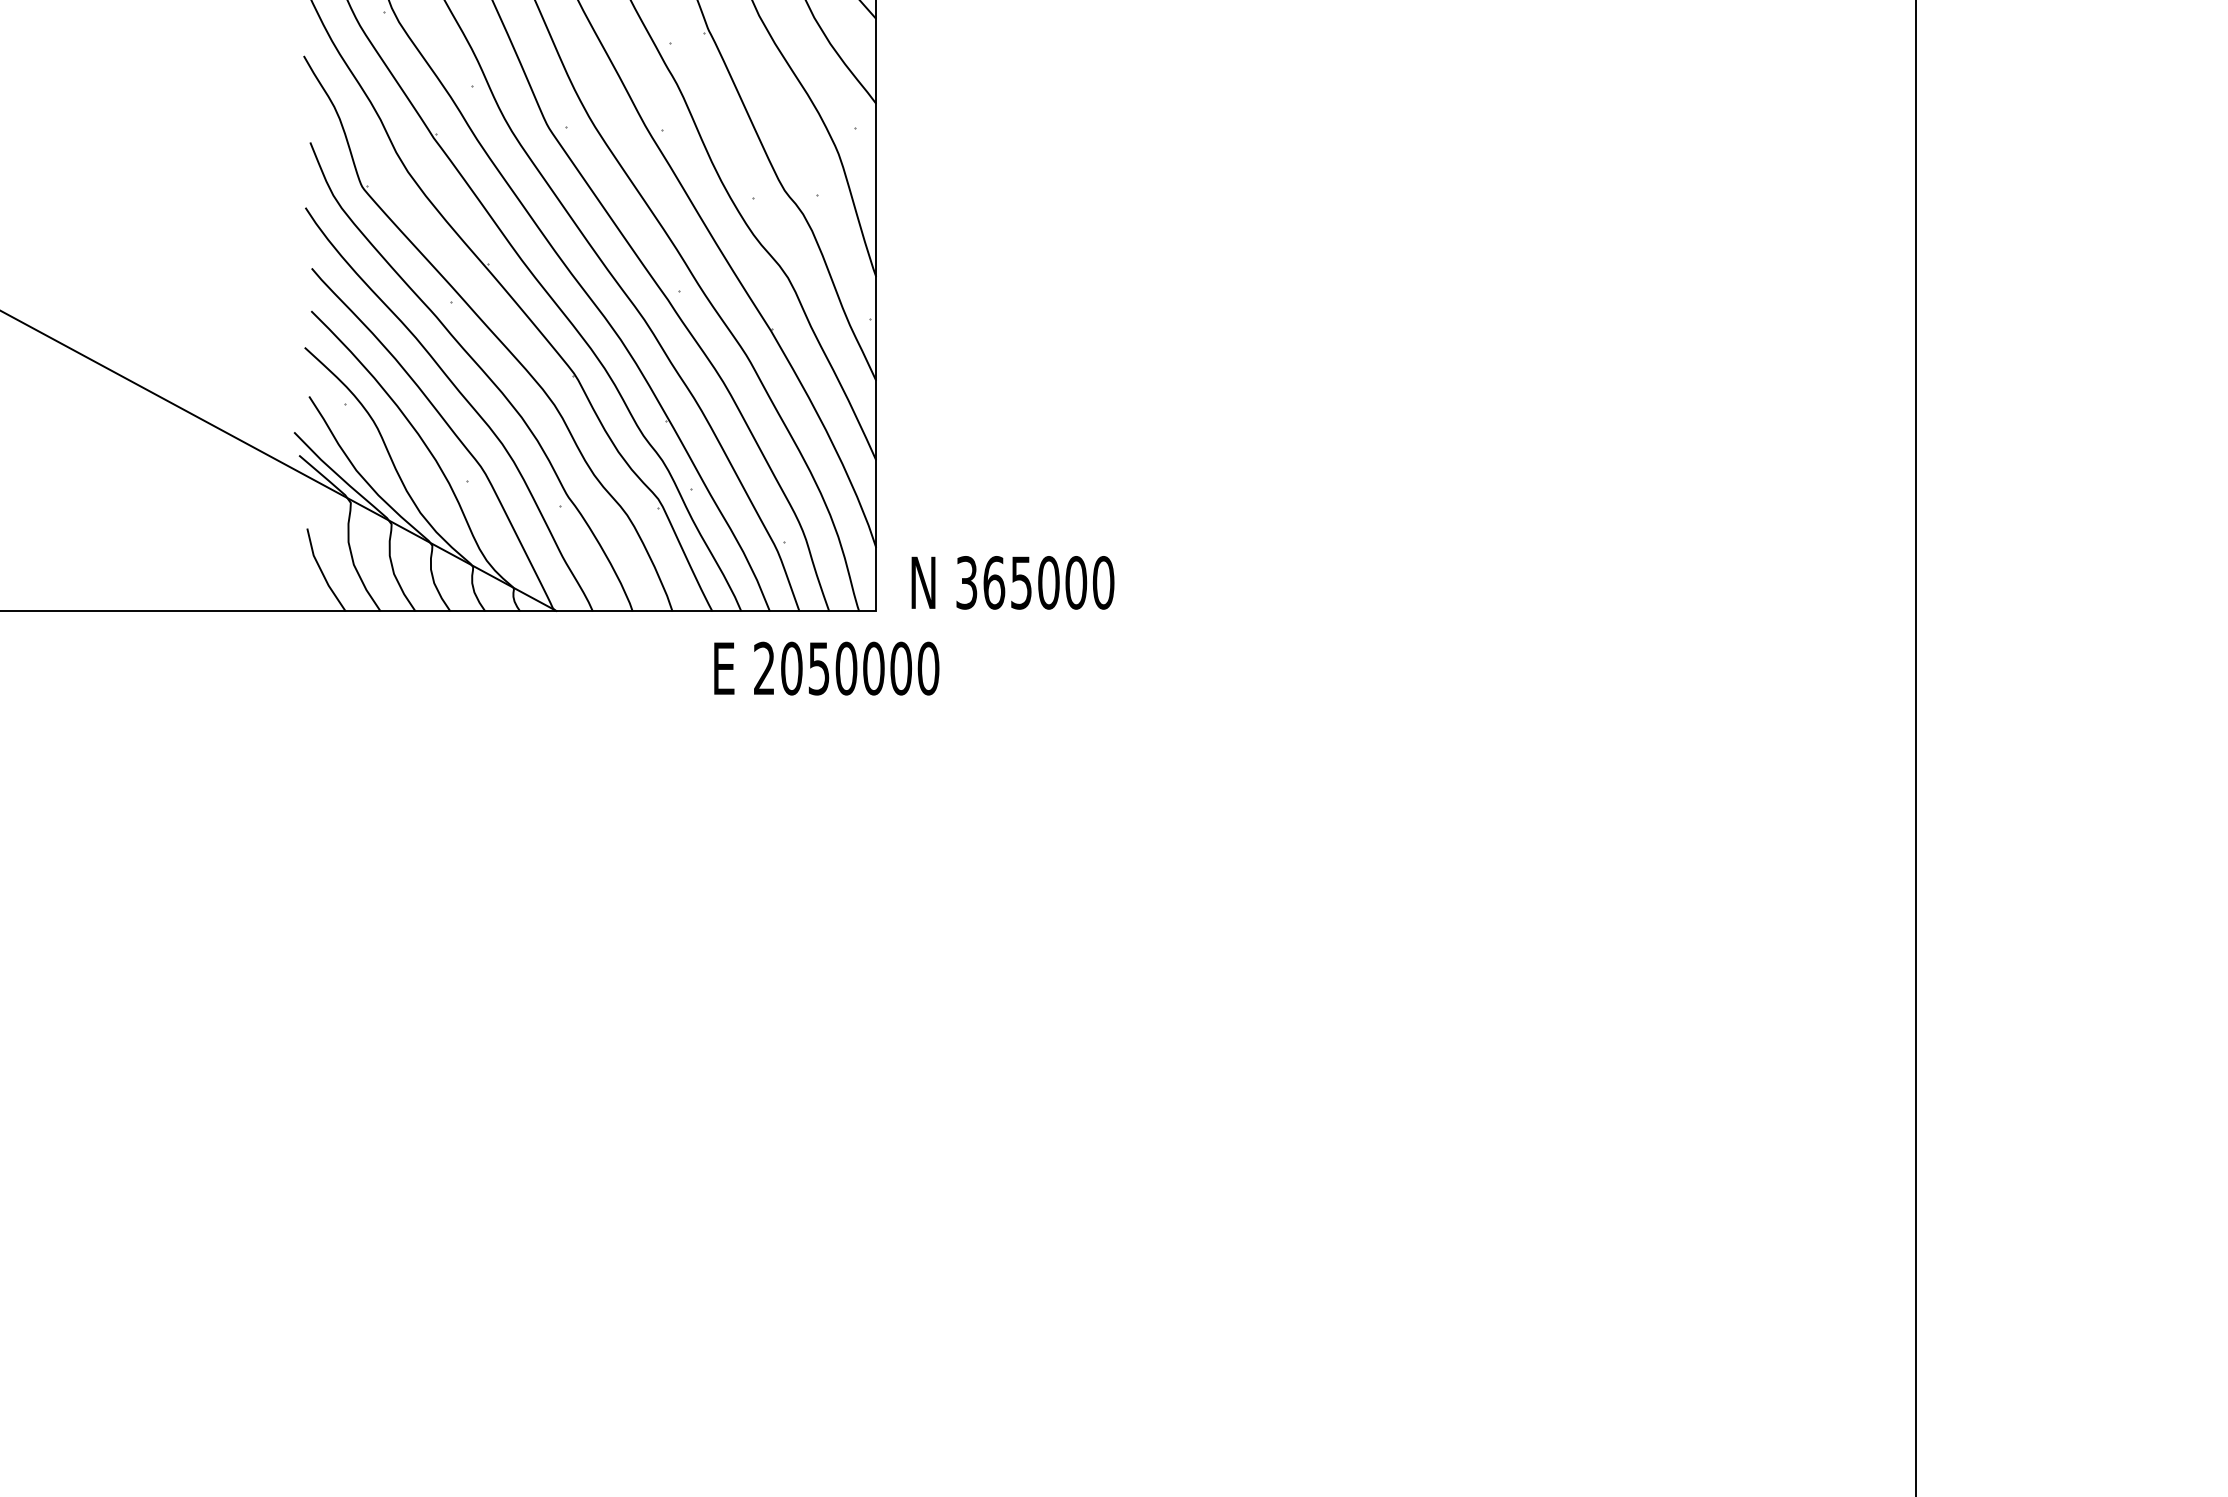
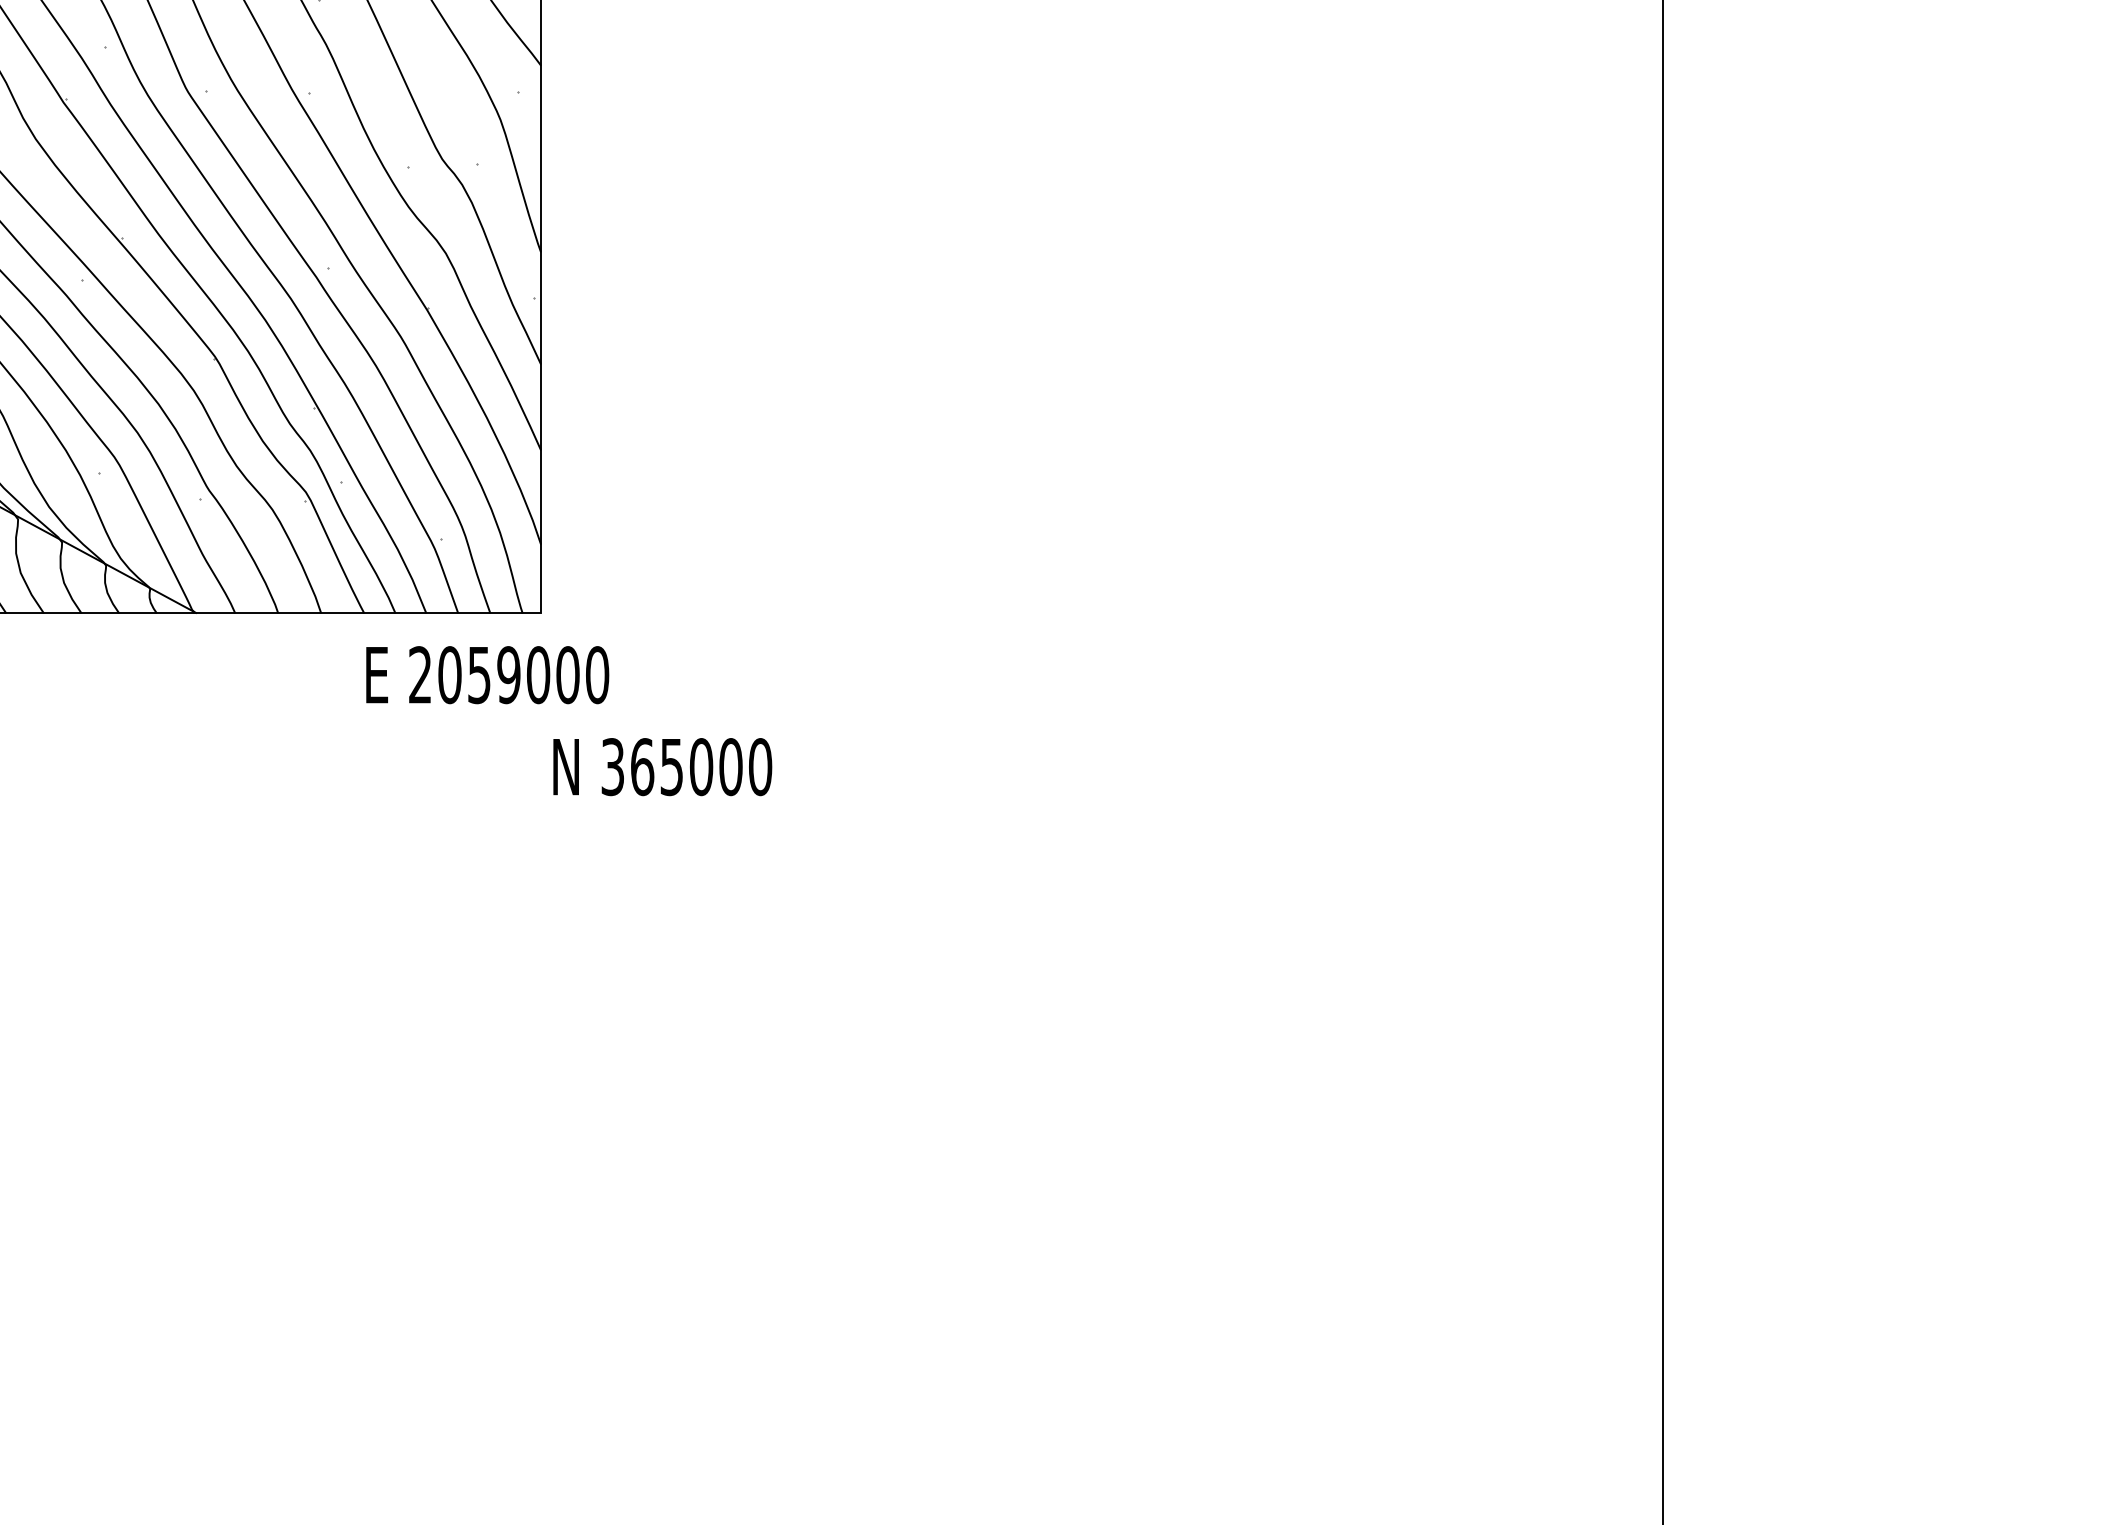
text: (1012, 582) -> (662, 766), moved
text: (846, 668) -> (508, 674), 2050000 -> 2059000

